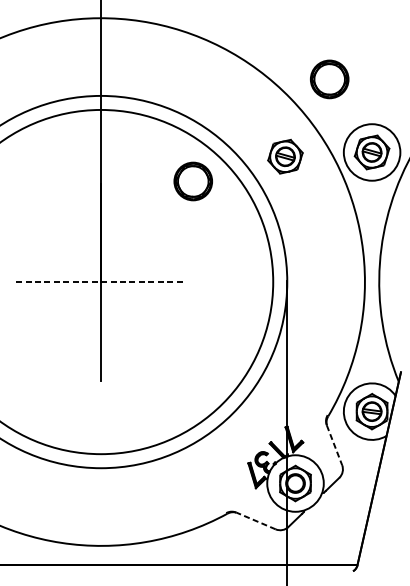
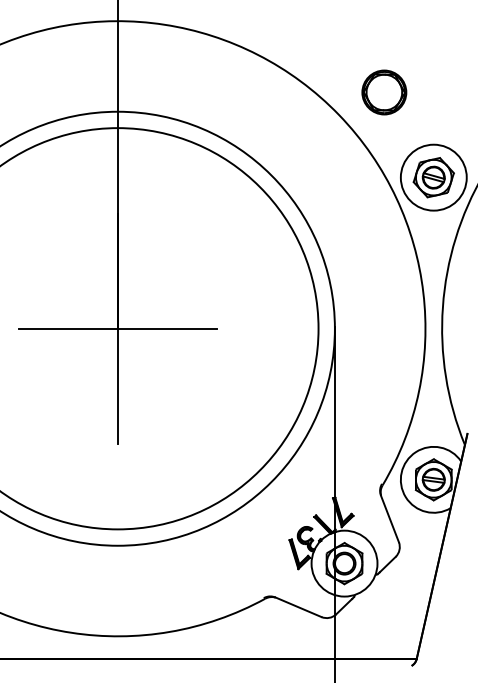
part: (285, 156) -> (332, 182), removed
part: (193, 181) -> (225, 211), removed
line: (101, 281) -> (118, 328), dashed -> solid
line: (334, 445) -> (389, 519), dashed -> solid
line: (256, 521) -> (298, 607), dashed -> solid

